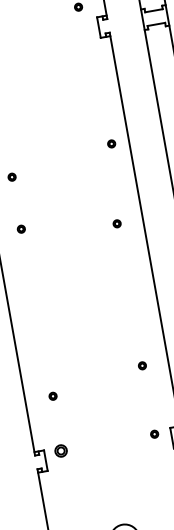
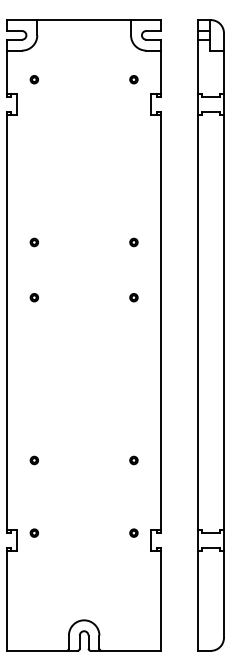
part: (111, 144) -> (133, 242), moved
part: (116, 223) -> (133, 297), moved
part: (52, 396) -> (33, 460), moved
part: (59, 450) -> (33, 532), size x0.62

